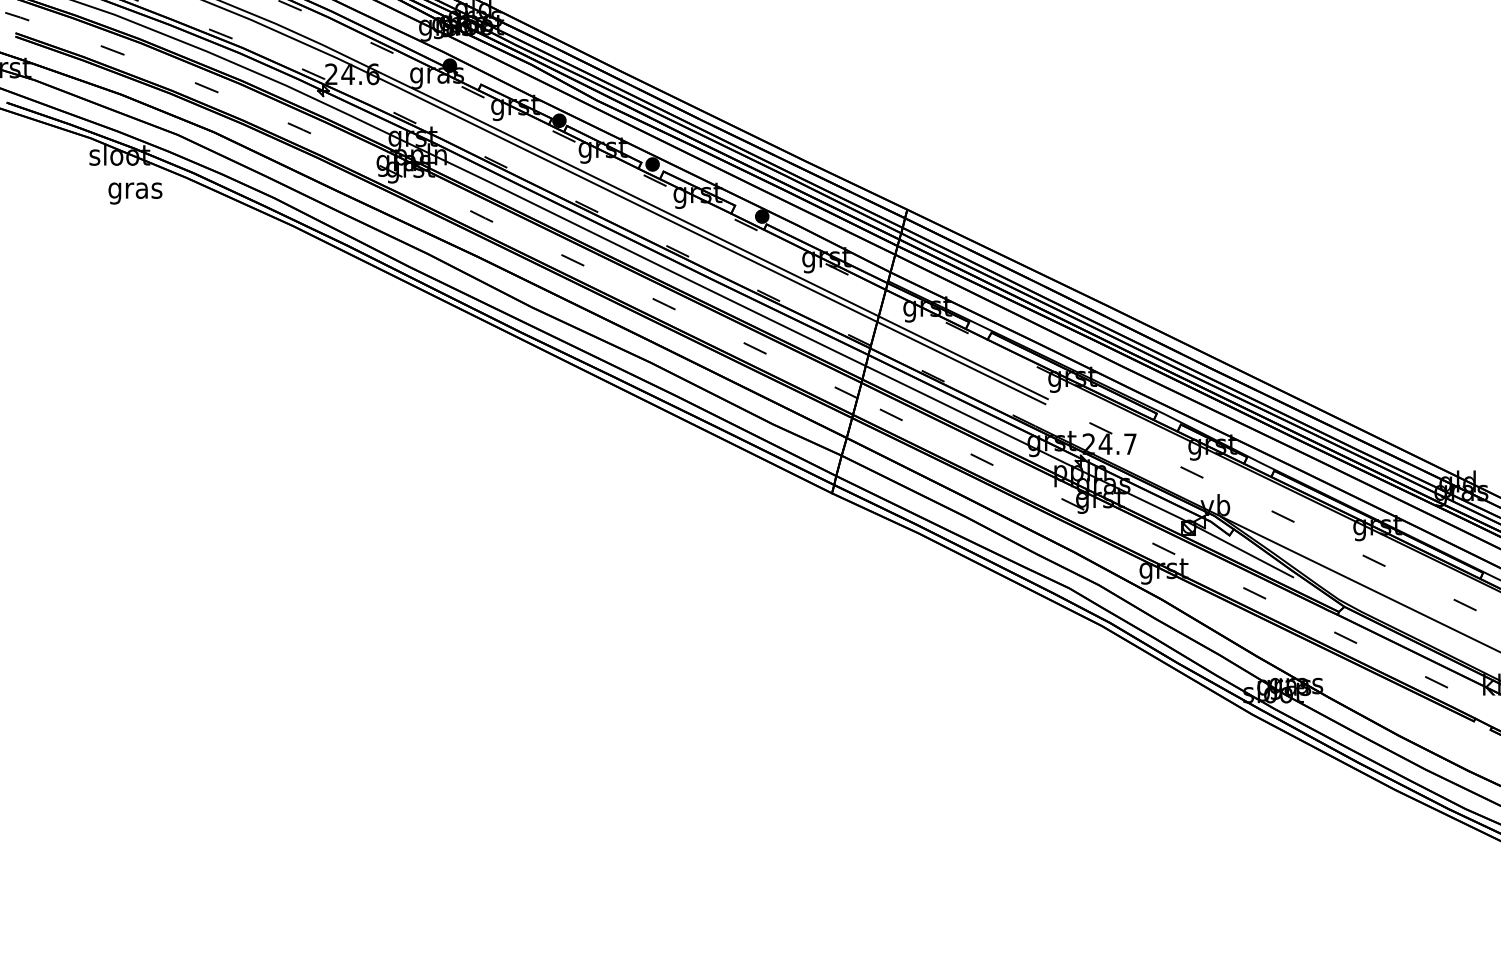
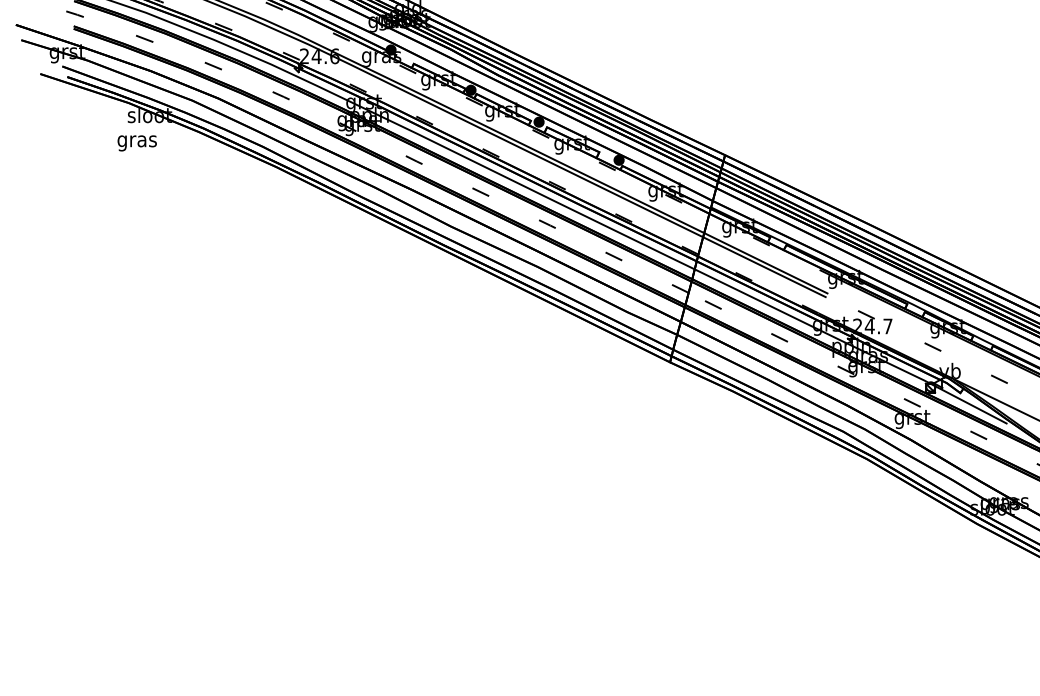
text: (135, 193) -> (137, 143), moved

